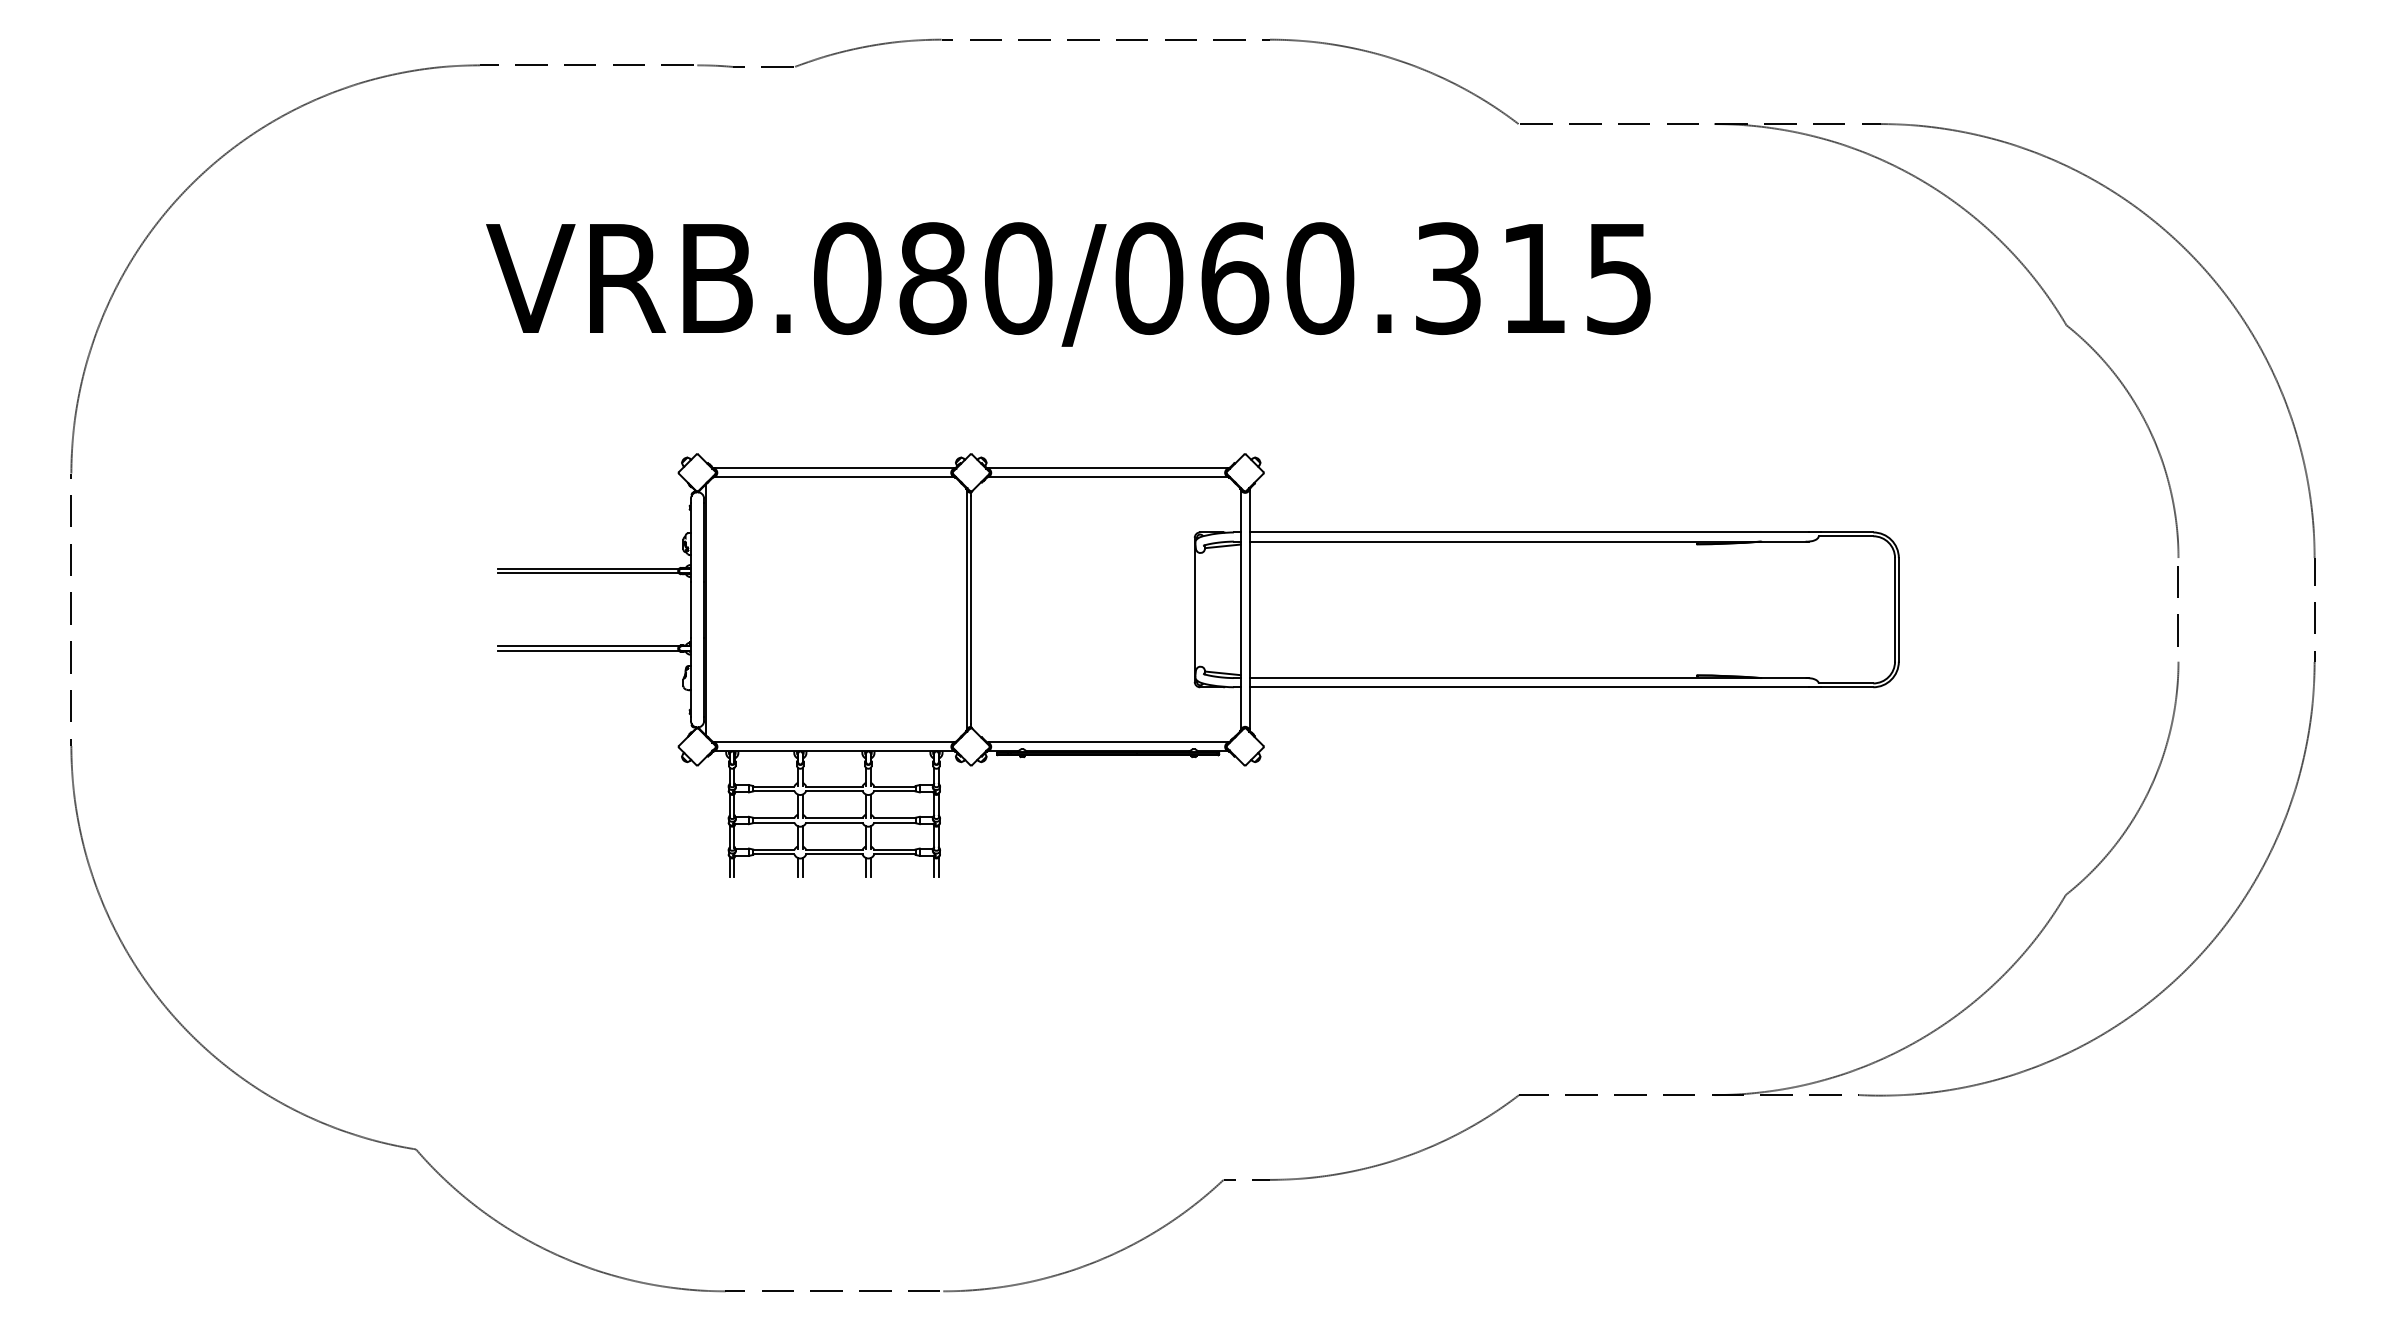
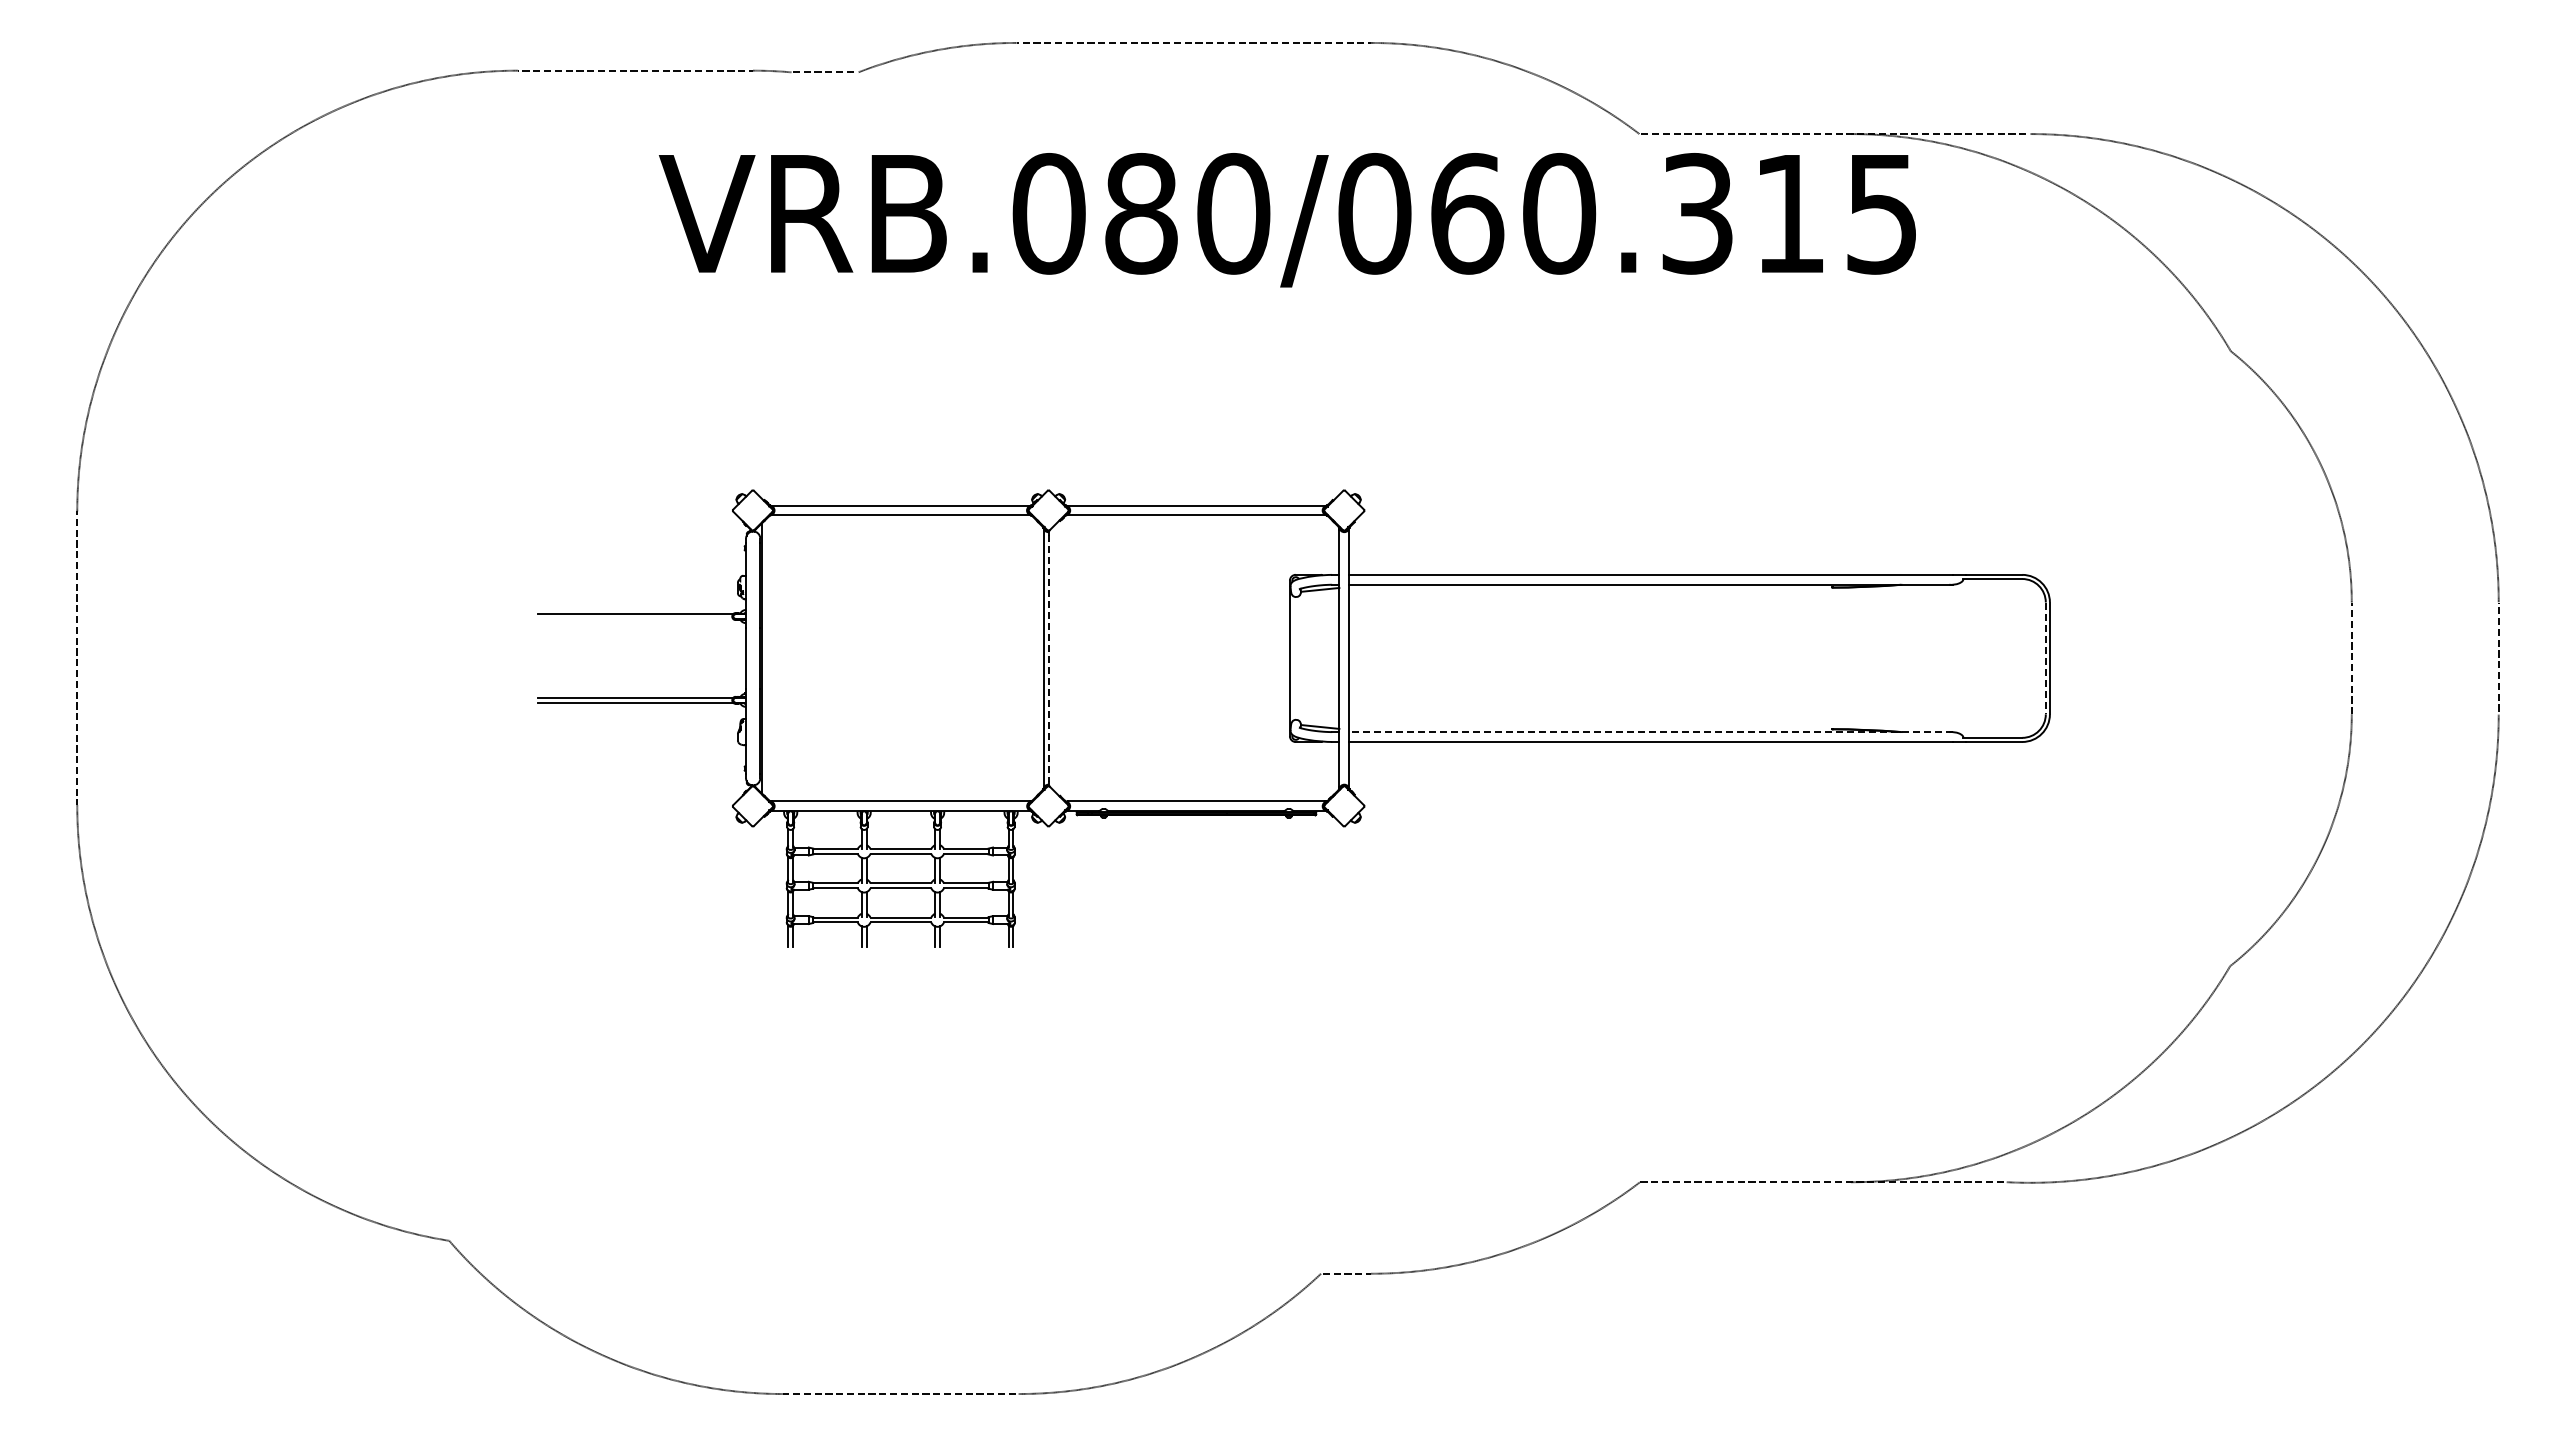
text: (1068, 284) -> (1287, 220), moved
line: (588, 572) -> (635, 618), removed
line: (971, 609) -> (1048, 658), solid -> dashed
line: (1894, 609) -> (2045, 658), solid -> dashed
line: (1528, 678) -> (1650, 732), solid -> dashed

